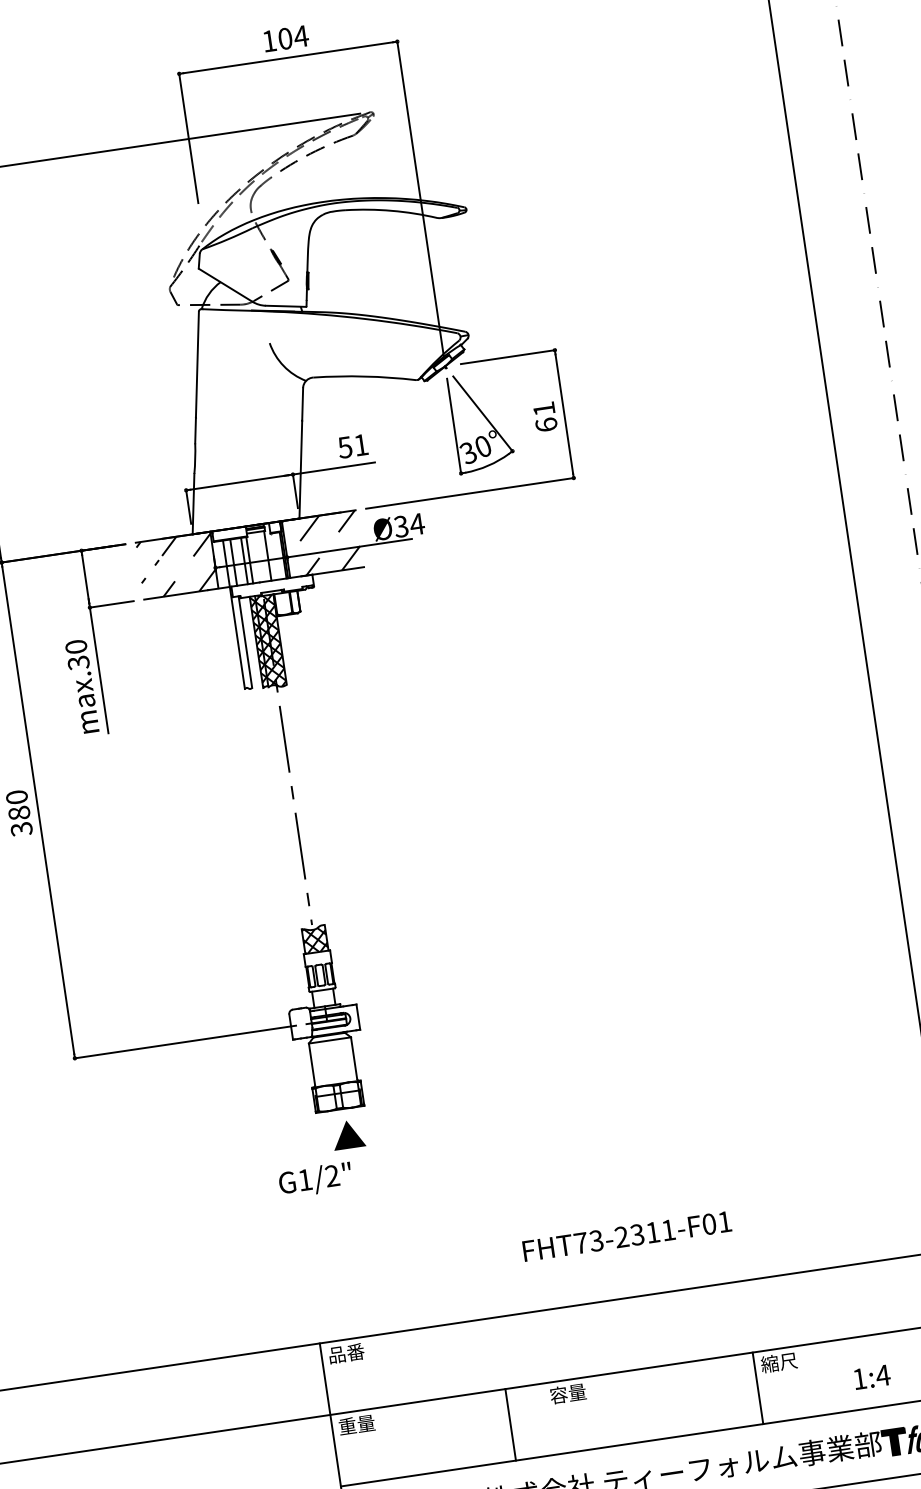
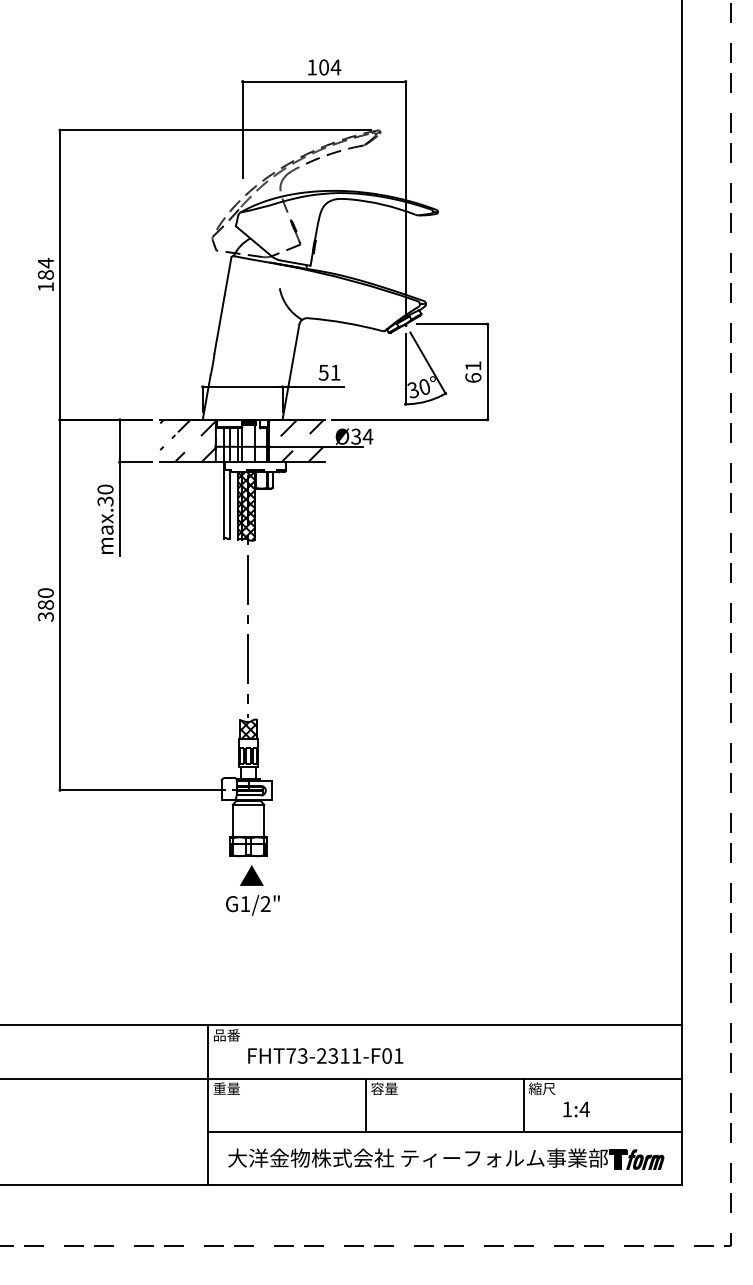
text: (315, 1180) -> (252, 905), moved
text: (626, 1235) -> (325, 1055), moved
text: (872, 1377) -> (576, 1109), moved
line: (511, 1423) -> (366, 1104), moved

